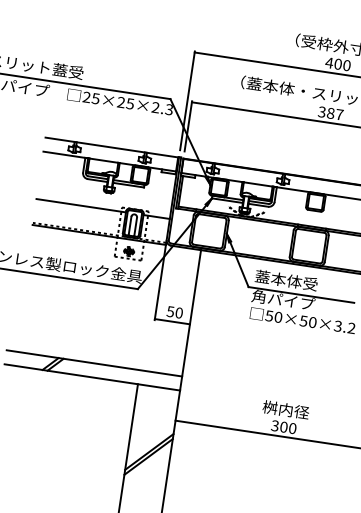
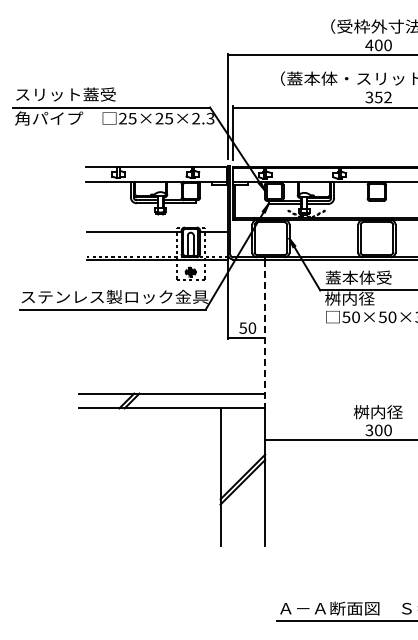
text: (334, 113) -> (382, 97), 387 -> 352
text: (283, 300) -> (358, 298), 角パイプ -> 桝内径
line: (190, 320) -> (265, 334), solid -> dashed

